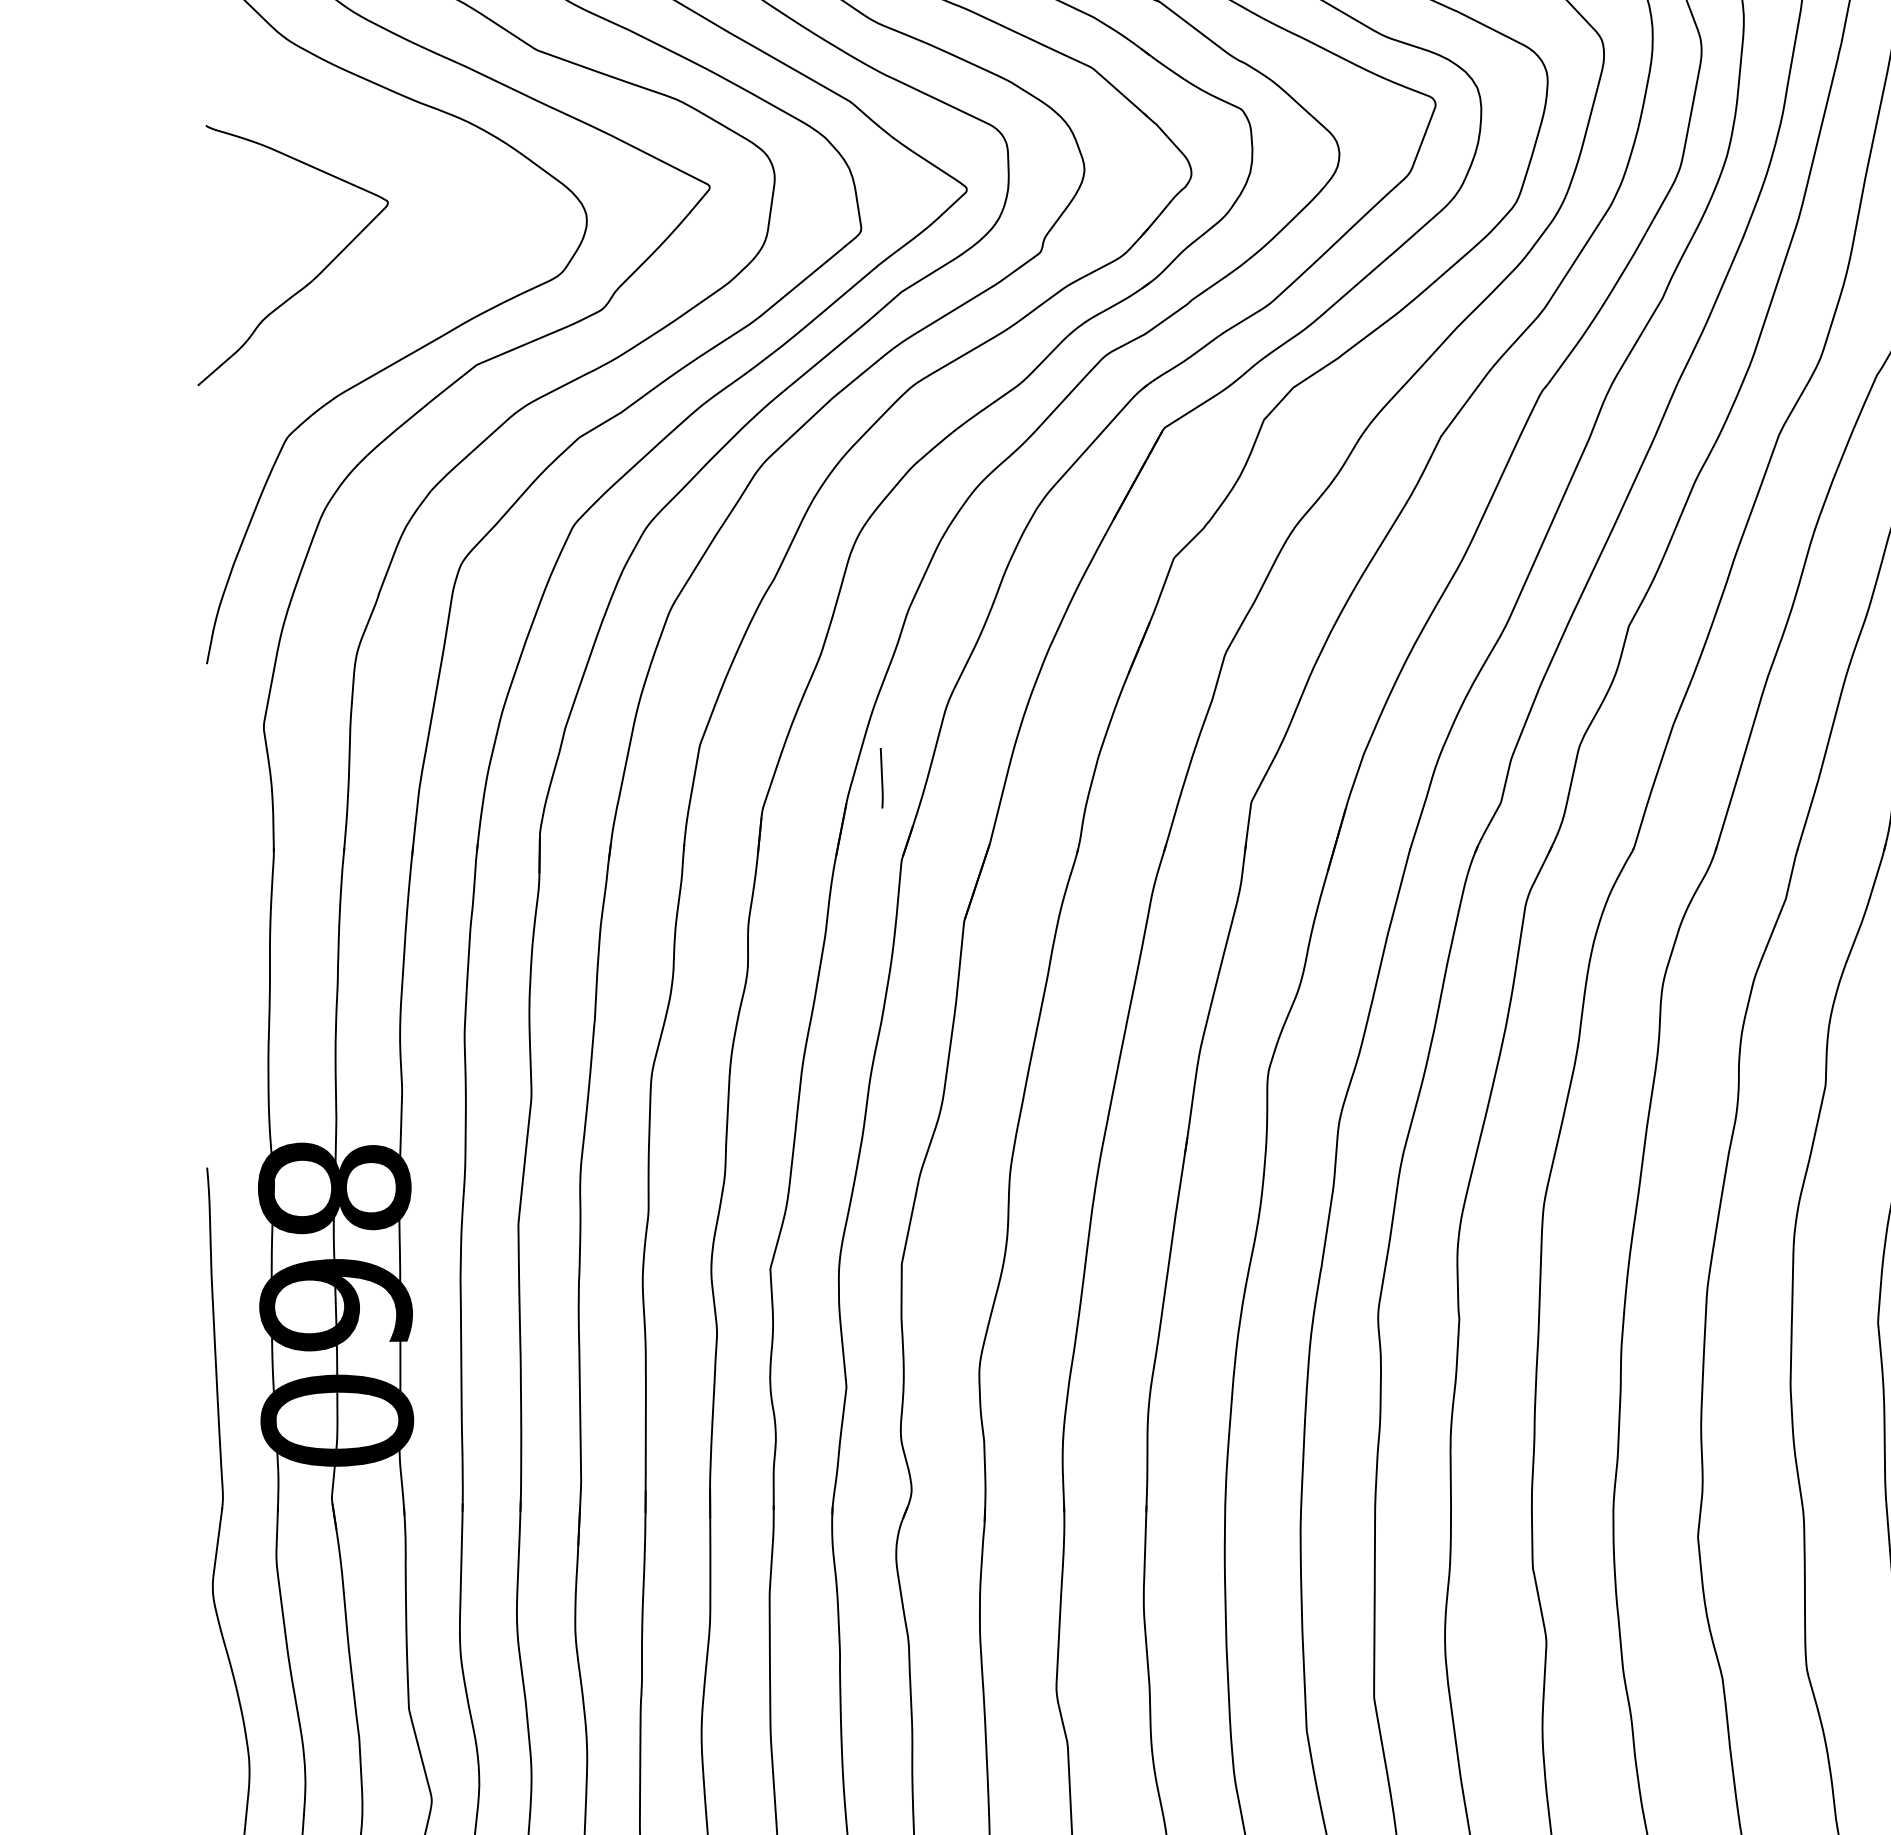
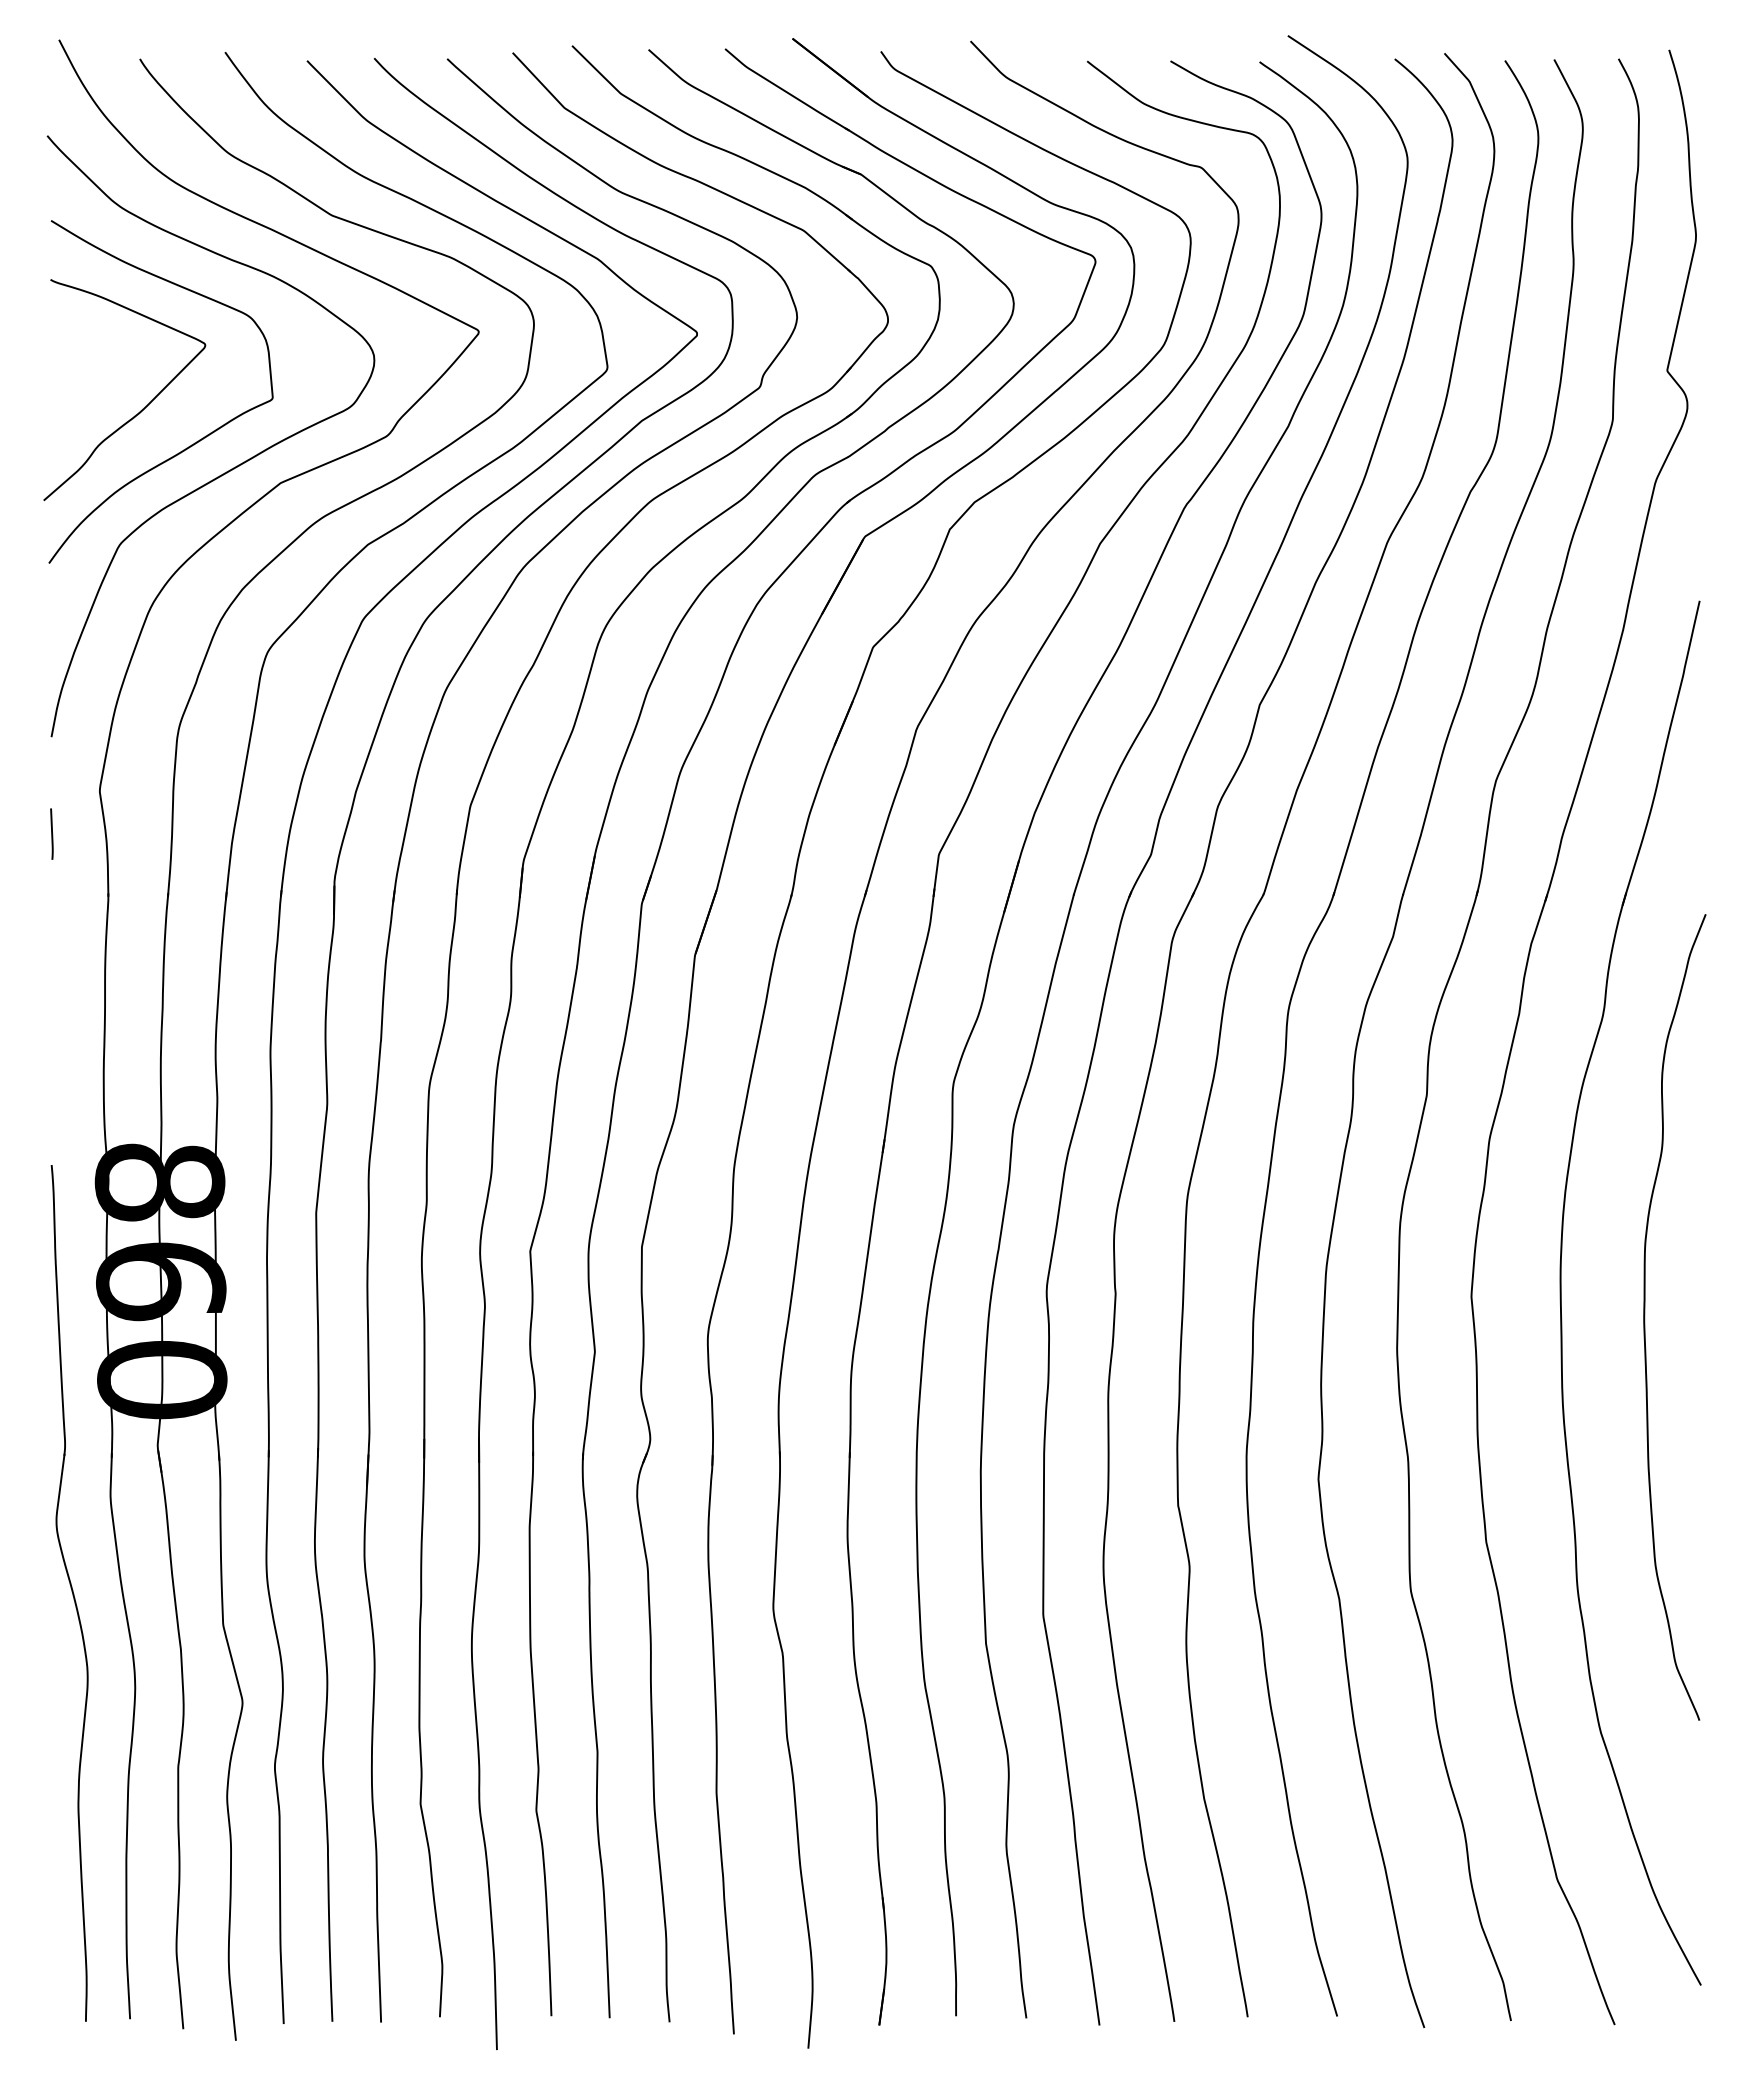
curve: (375, 317) -> (194, 442), added
line: (881, 777) -> (51, 833), moved

